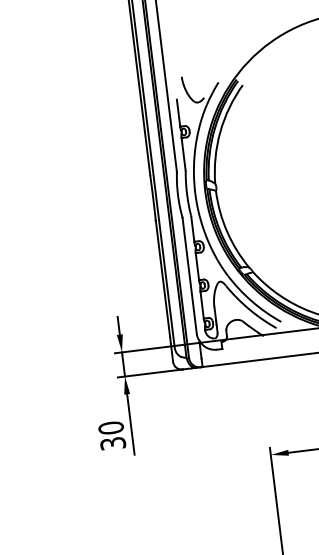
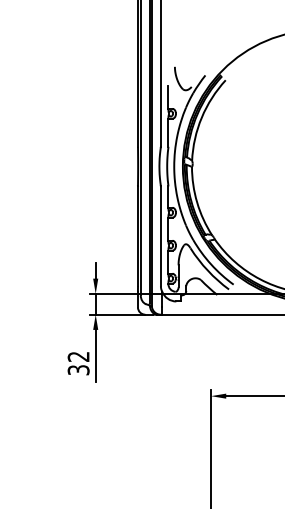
text: (110, 427) -> (78, 356), 30 -> 32

